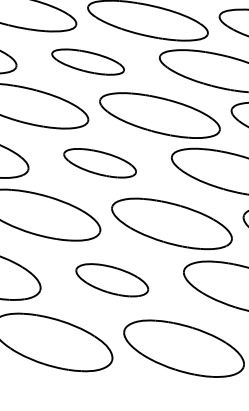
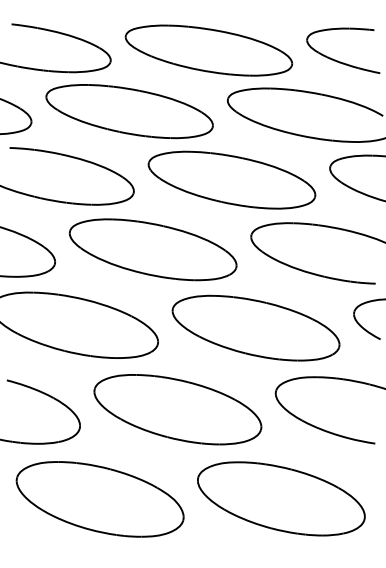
part: (88, 61) -> (129, 111), size x1.67
part: (99, 162) -> (152, 249), size x1.67
part: (111, 280) -> (177, 409), size x1.67

